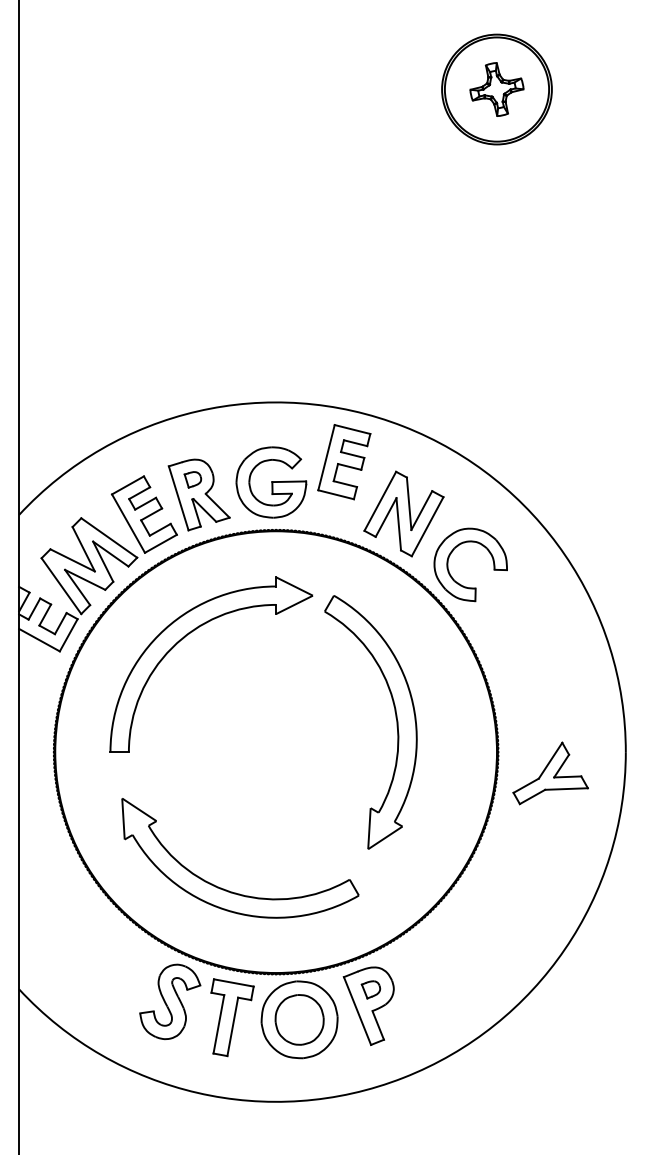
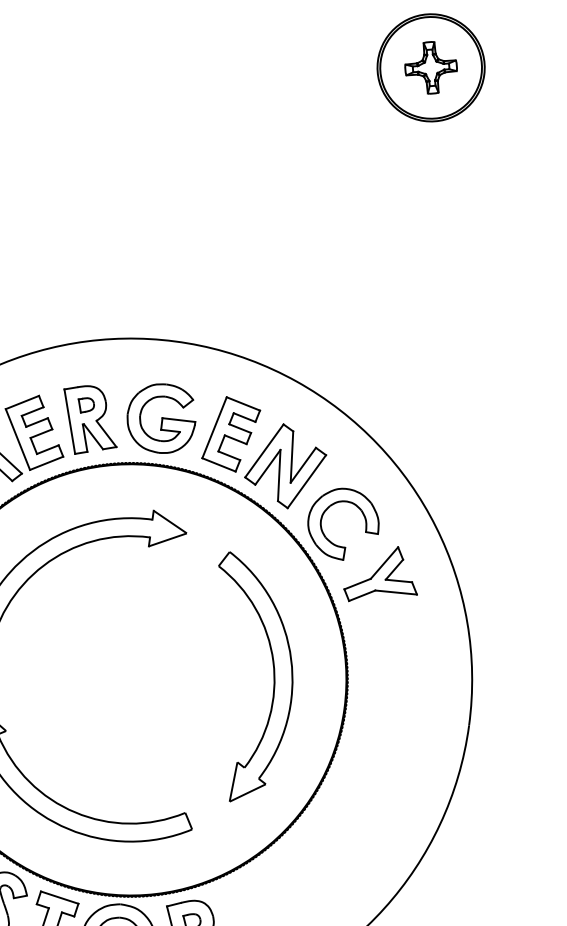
part: (344, 462) -> (231, 434), moved
part: (395, 718) -> (273, 678), moved
part: (550, 773) -> (382, 575), moved

